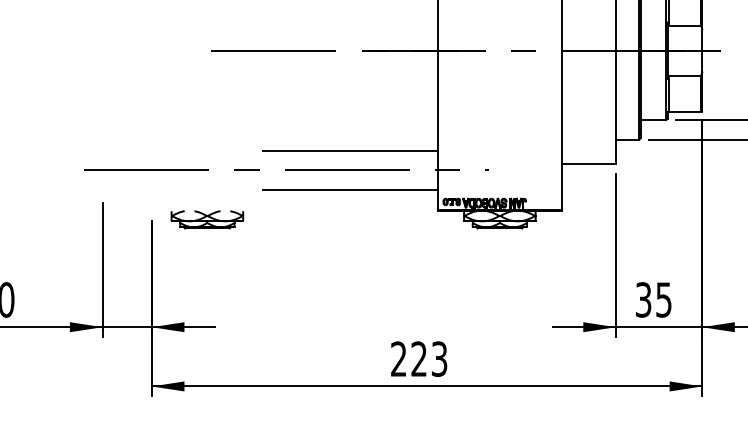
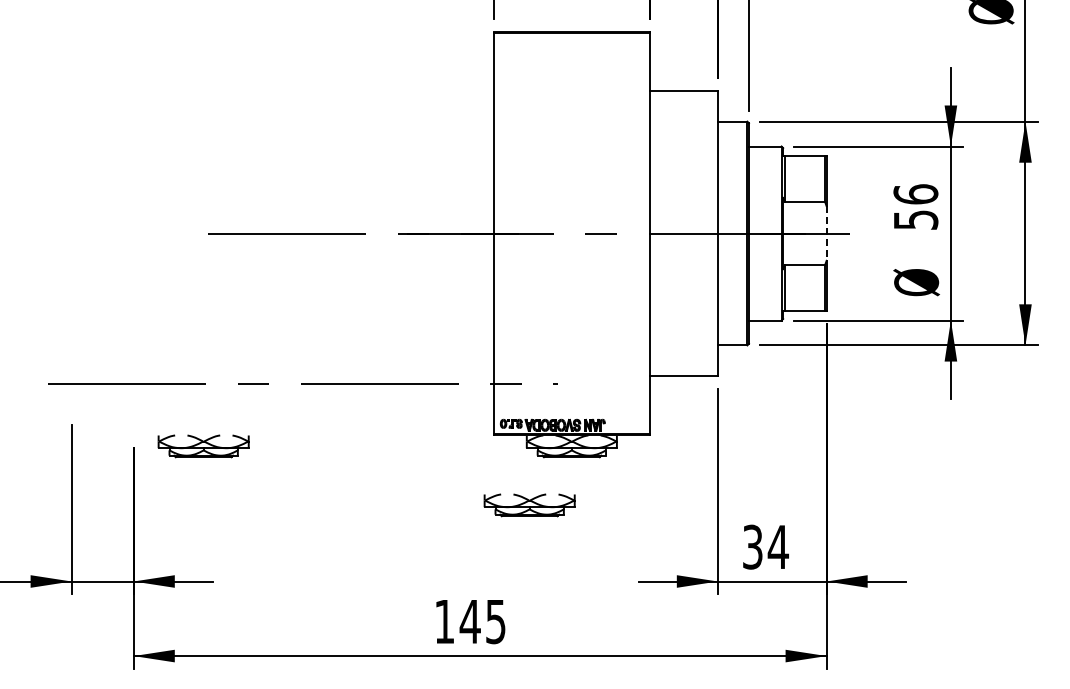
line: (702, 51) -> (826, 234), solid -> dashed
line: (350, 150) -> (383, 359), removed
line: (350, 189) -> (383, 408), removed
part: (466, 266) -> (529, 505), added
text: (663, 300) -> (777, 547), 35 -> 34
text: (419, 358) -> (470, 621), 223 -> 145

